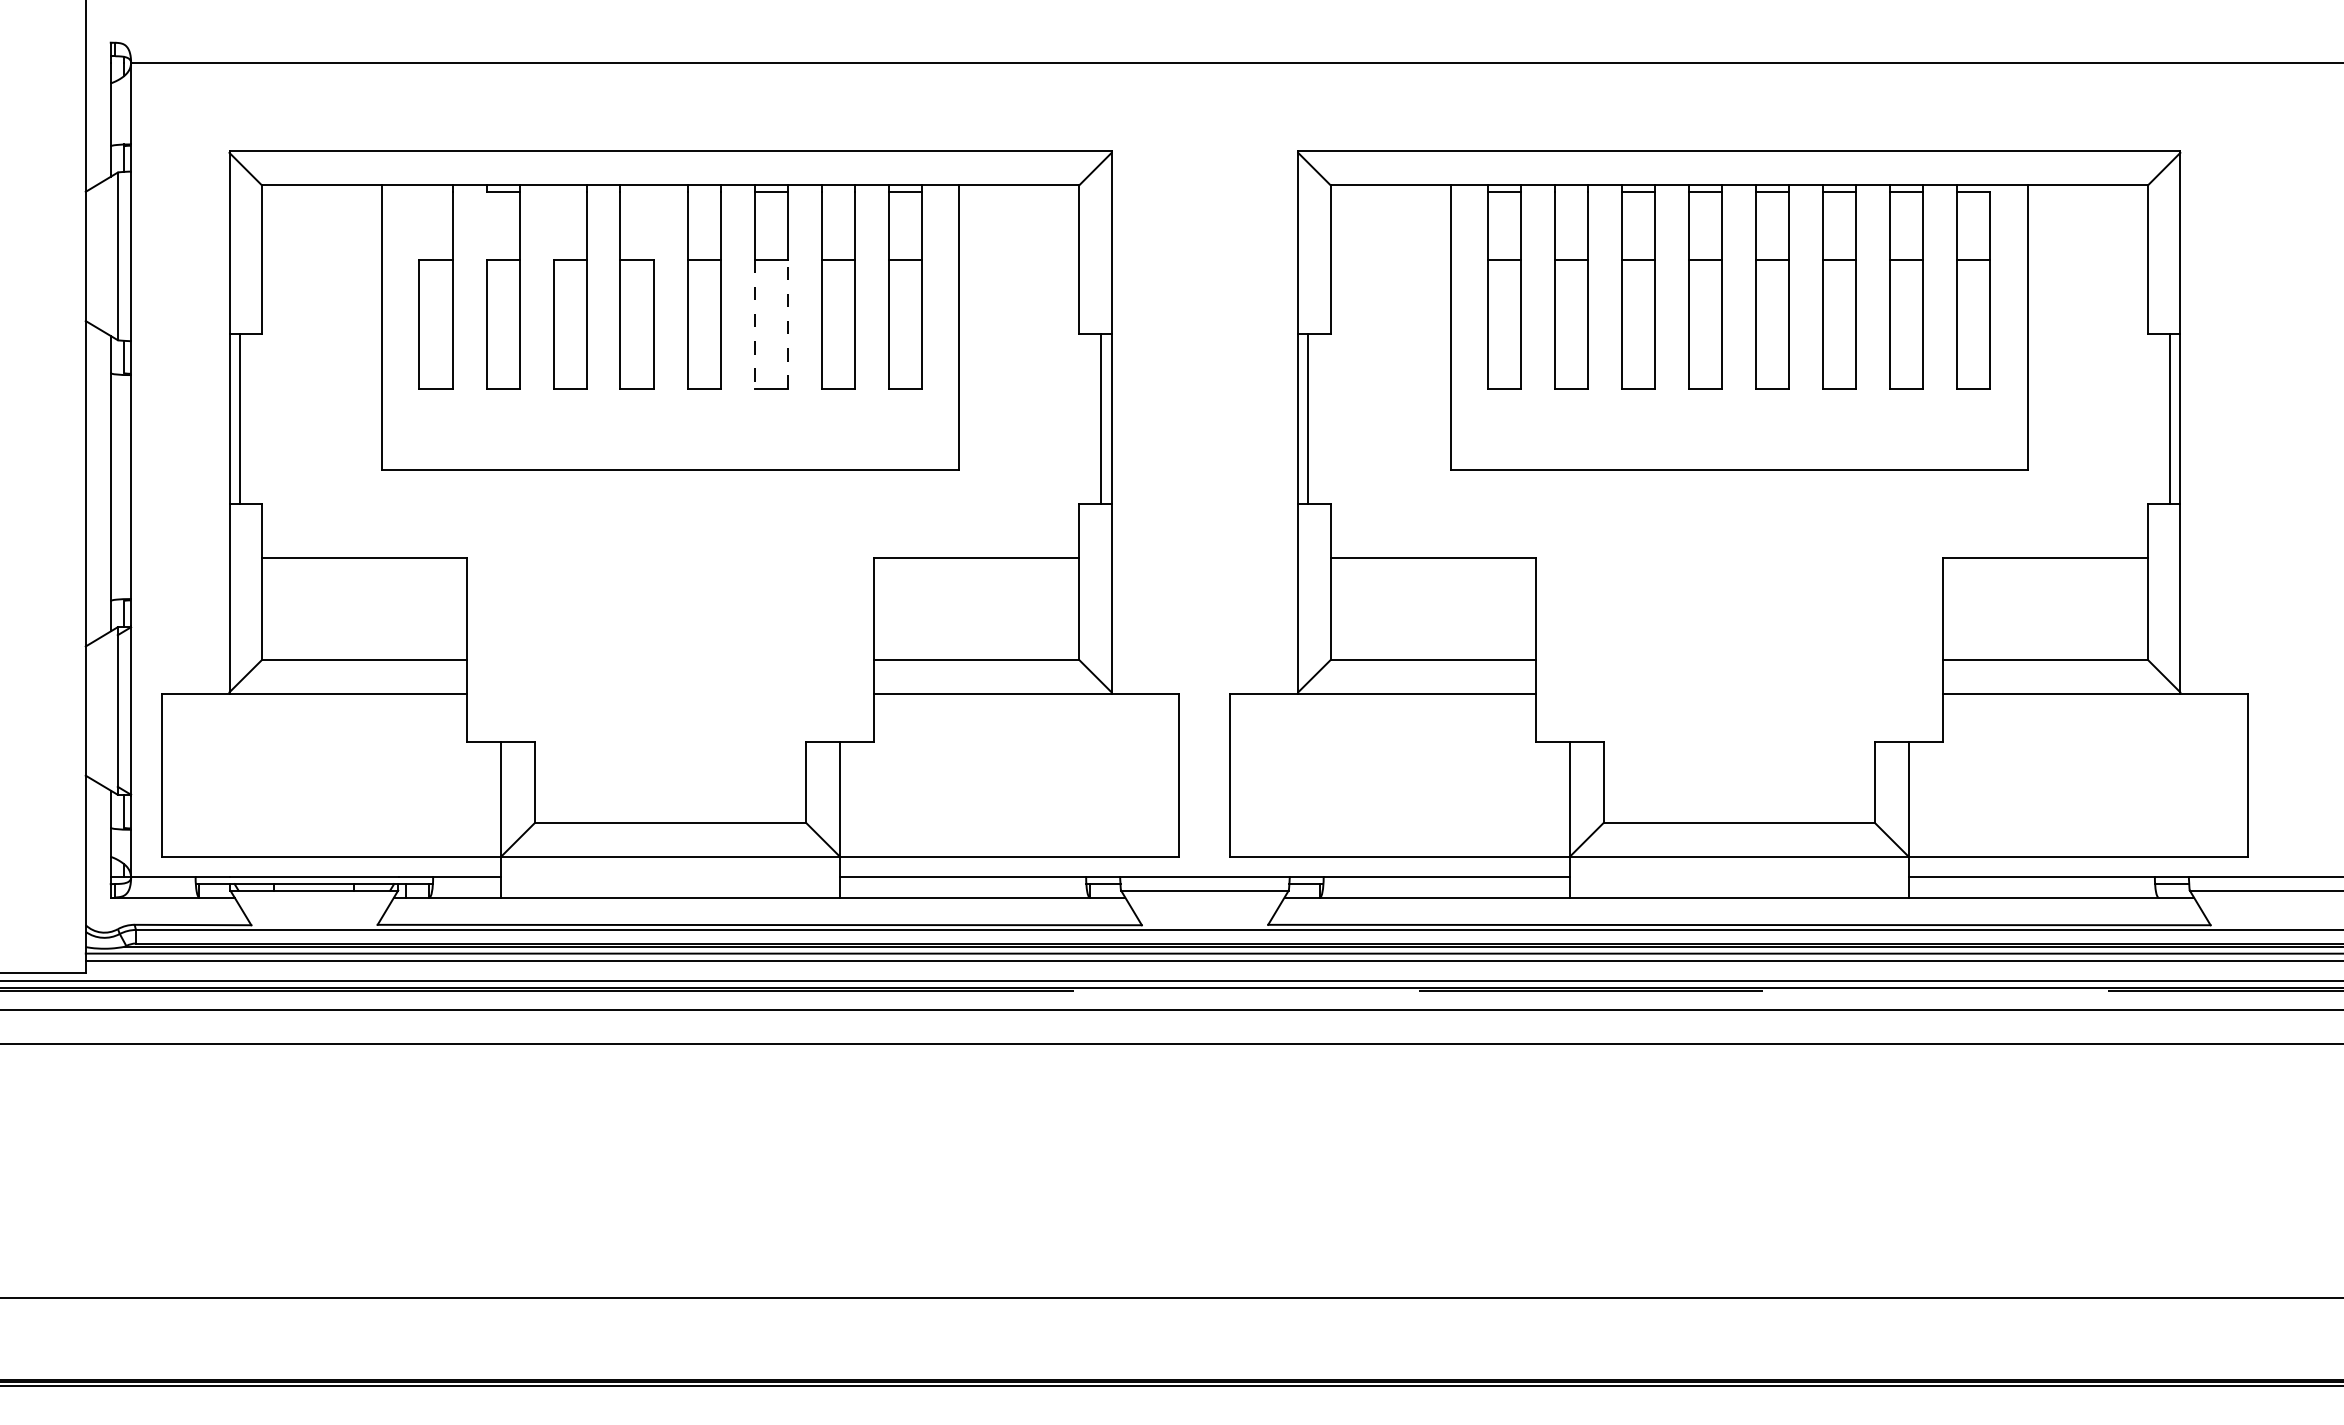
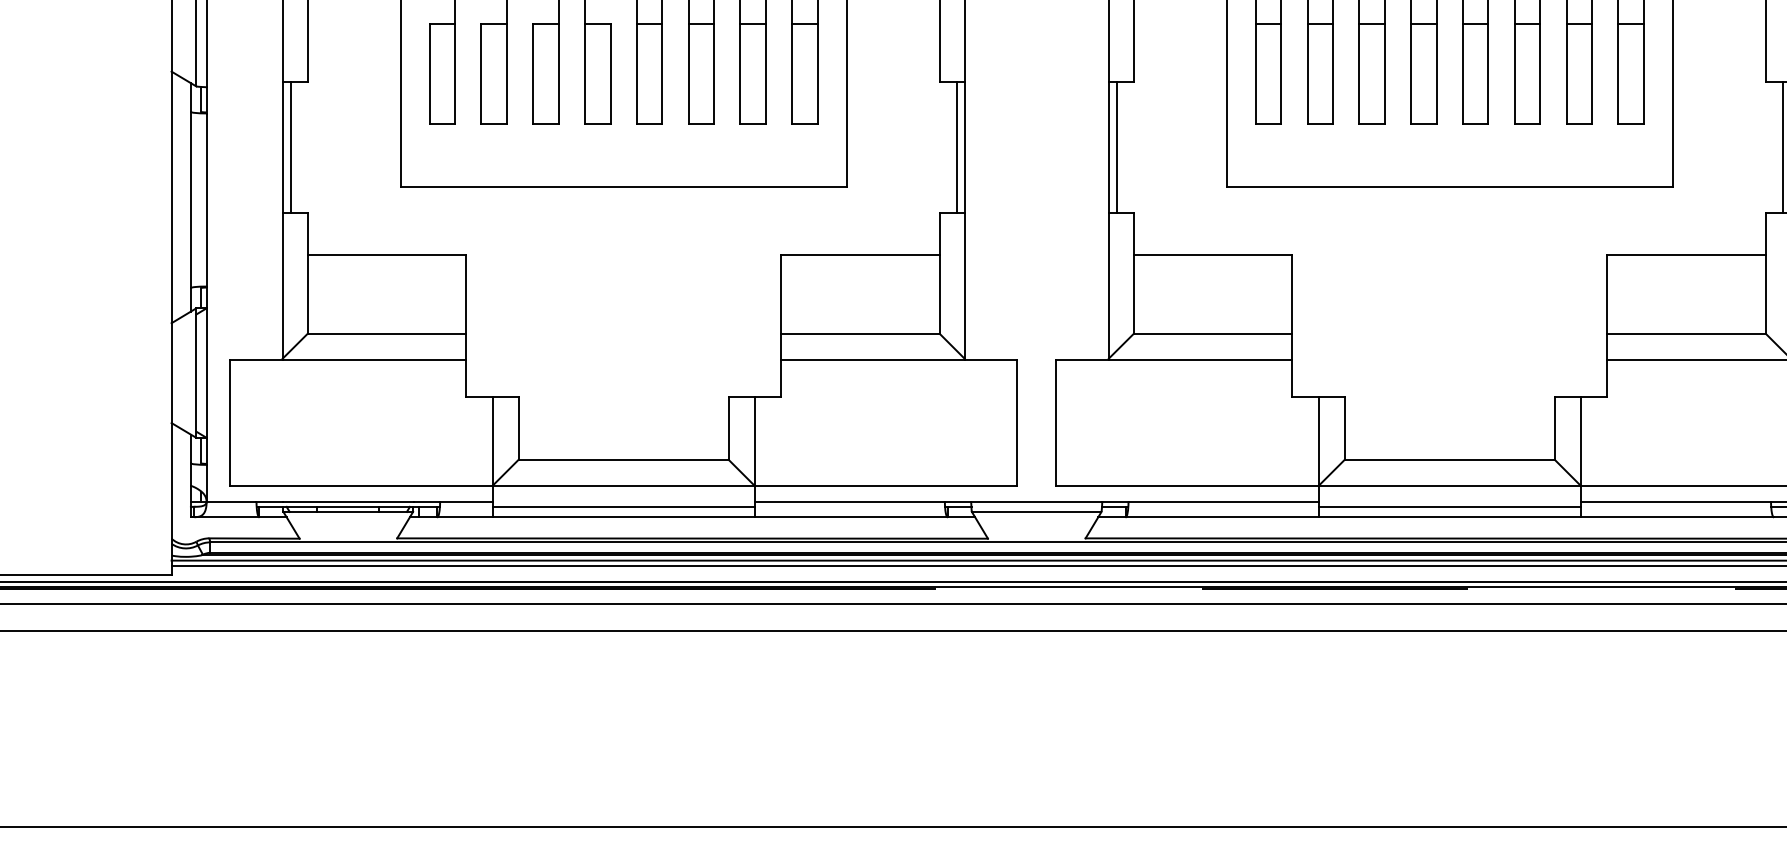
line: (754, 324) -> (688, 74), dashed -> solid
line: (787, 324) -> (714, 74), dashed -> solid
line: (670, 884) -> (623, 507), added
line: (1738, 884) -> (1449, 507), added

